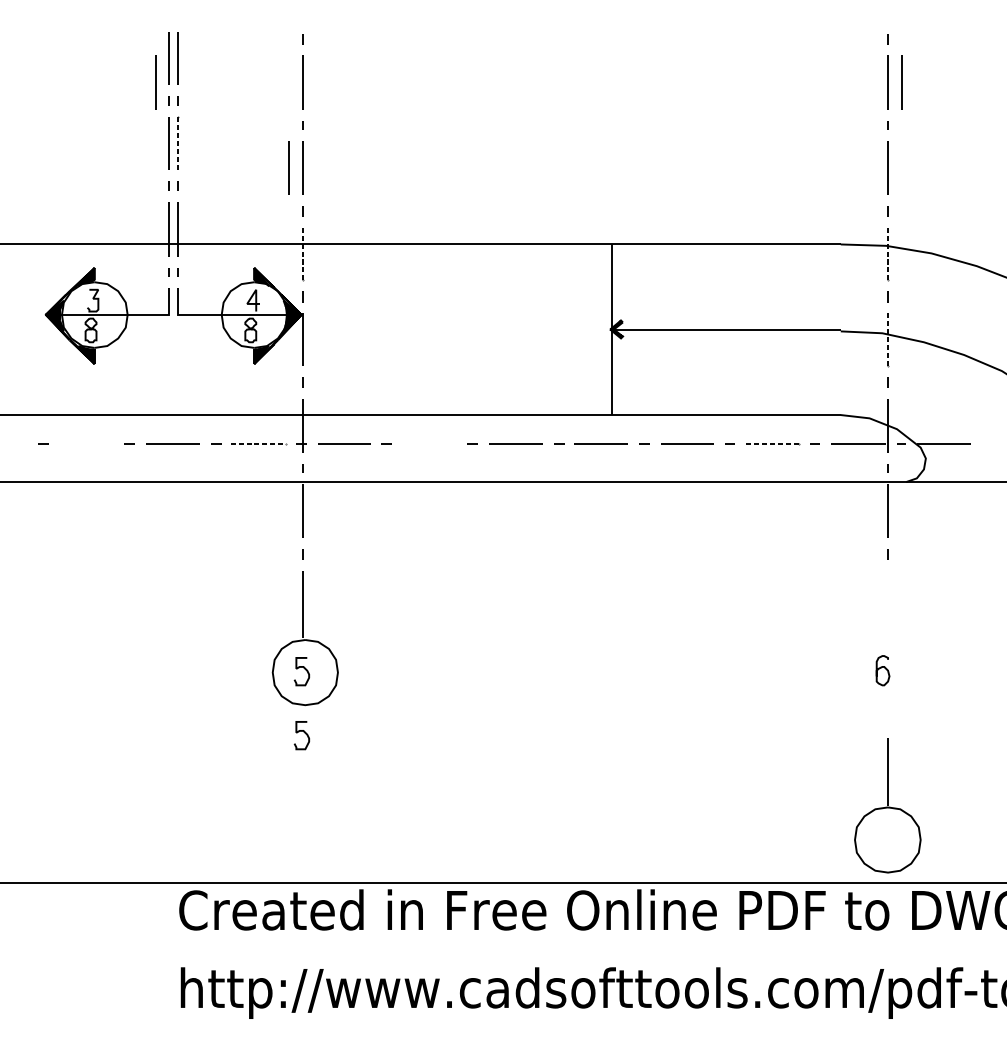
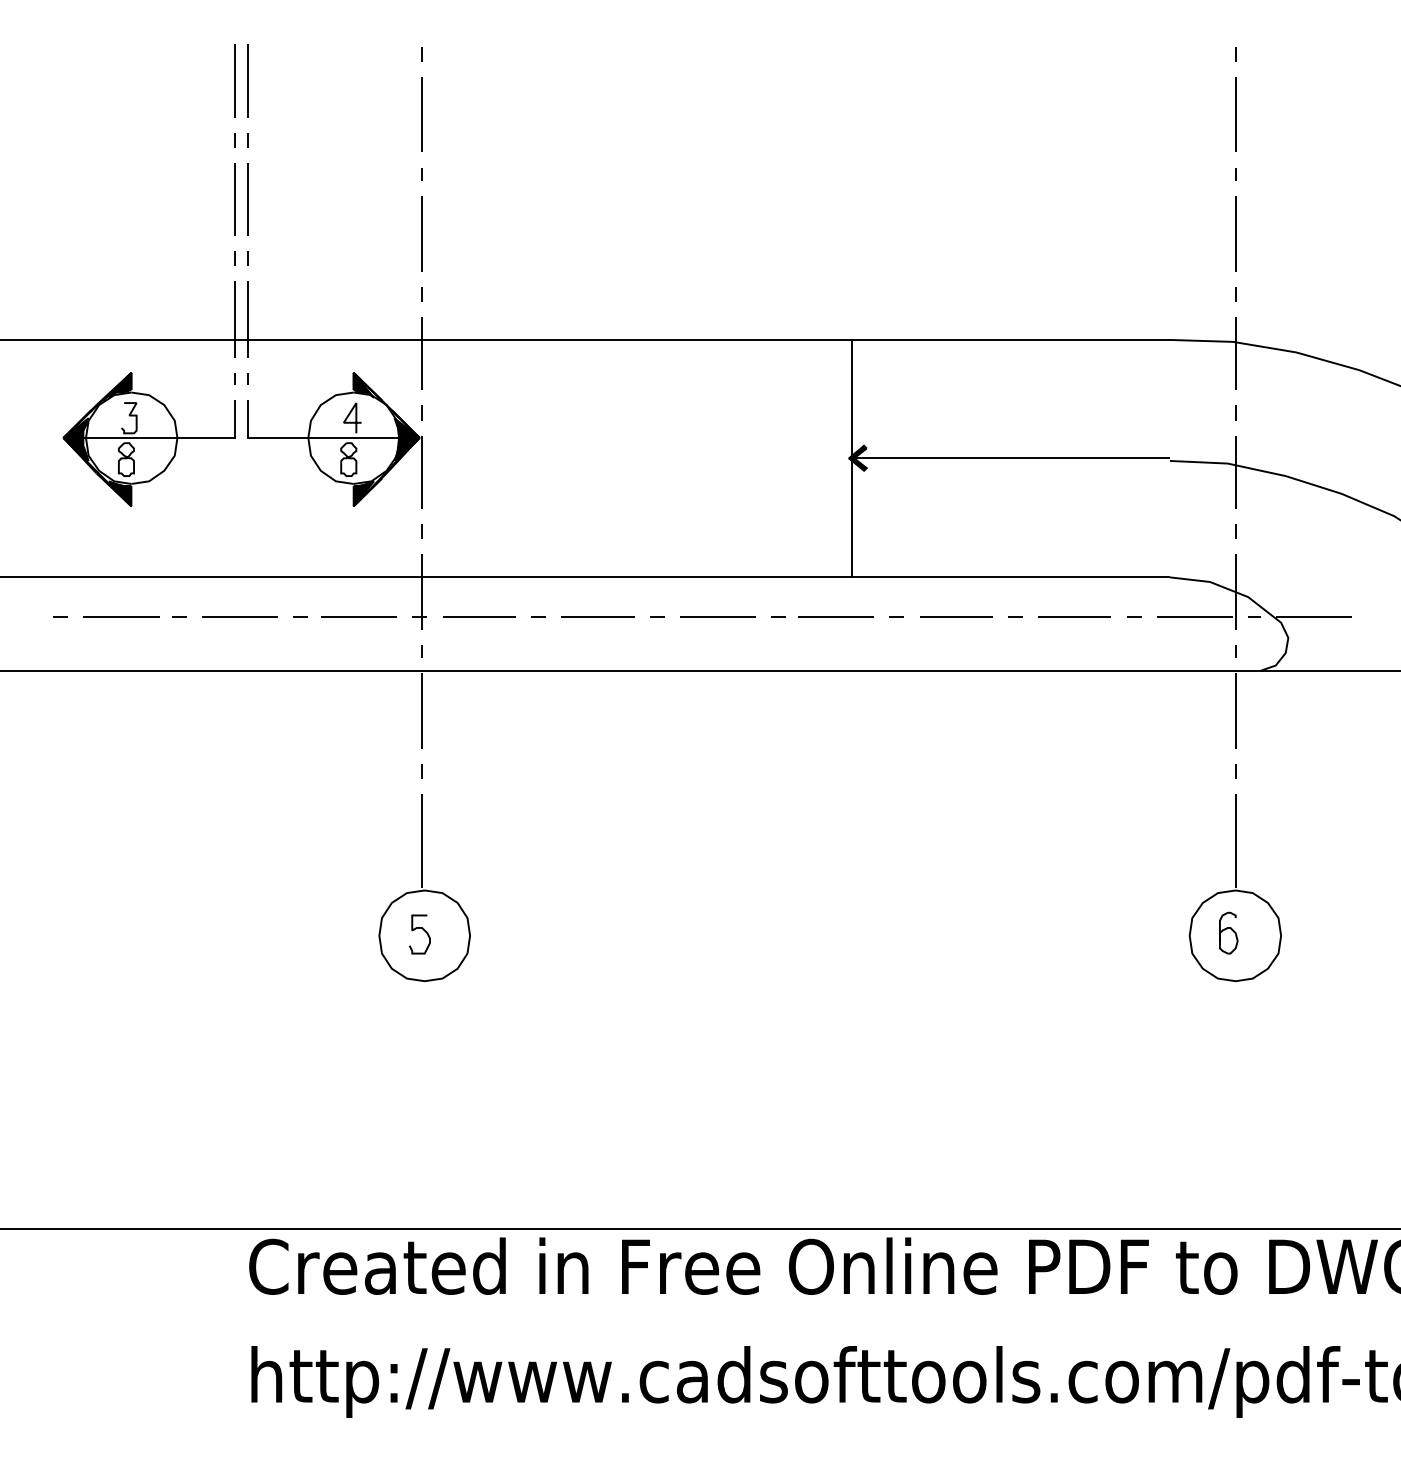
line: (155, 82) -> (216, 114), removed
line: (901, 82) -> (1254, 114), removed
line: (178, 143) -> (247, 199), dashed -> solid
line: (288, 167) -> (401, 233), removed
line: (303, 254) -> (422, 354), dashed -> solid
line: (887, 254) -> (1235, 354), dashed -> solid
line: (887, 340) -> (1235, 473), dashed -> solid
line: (87, 443) -> (121, 616), added
line: (258, 443) -> (359, 617), dashed -> solid
line: (429, 443) -> (597, 616), added
line: (772, 443) -> (1075, 617), dashed -> solid
curve: (304, 732) -> (423, 1019), removed
part: (887, 805) -> (1234, 888), moved

